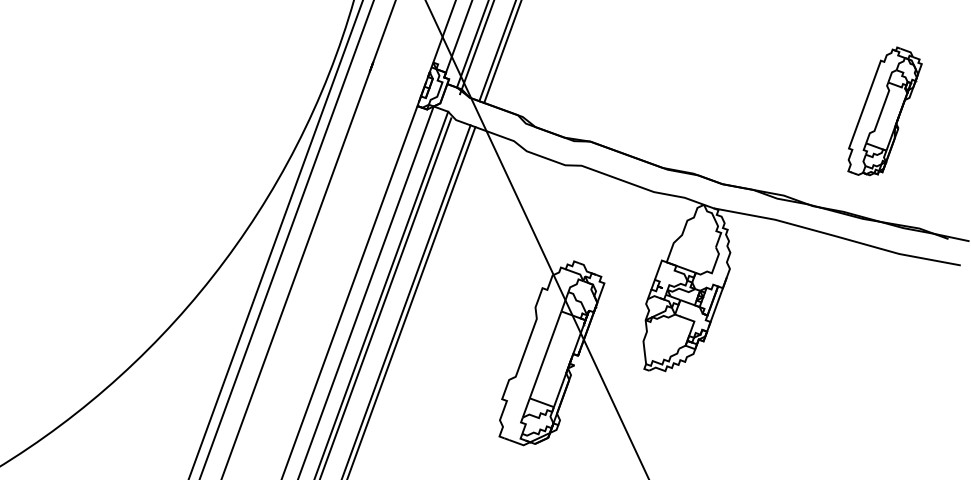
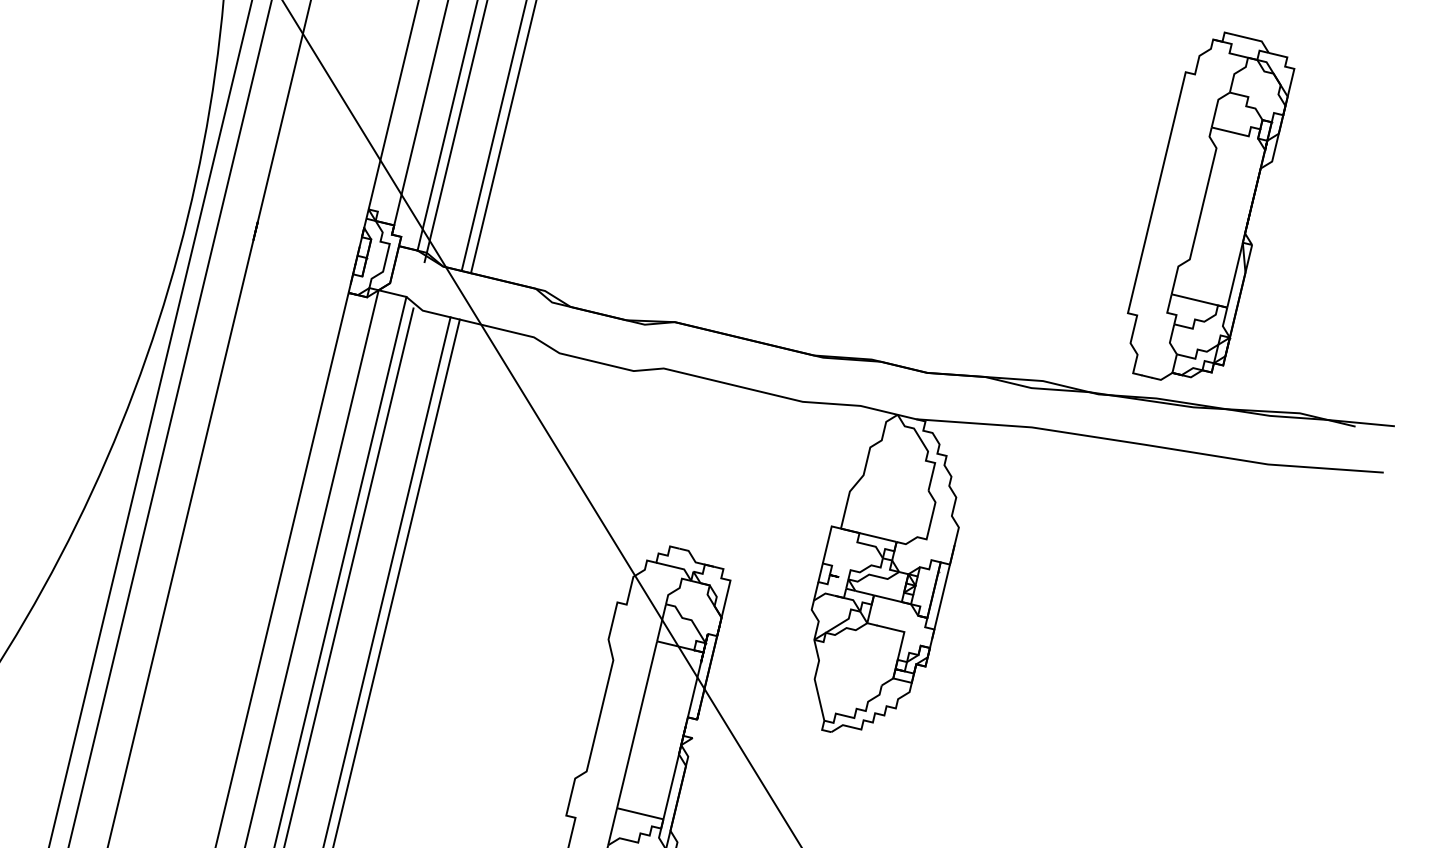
part: (884, 111) -> (1210, 204), size x1.43

